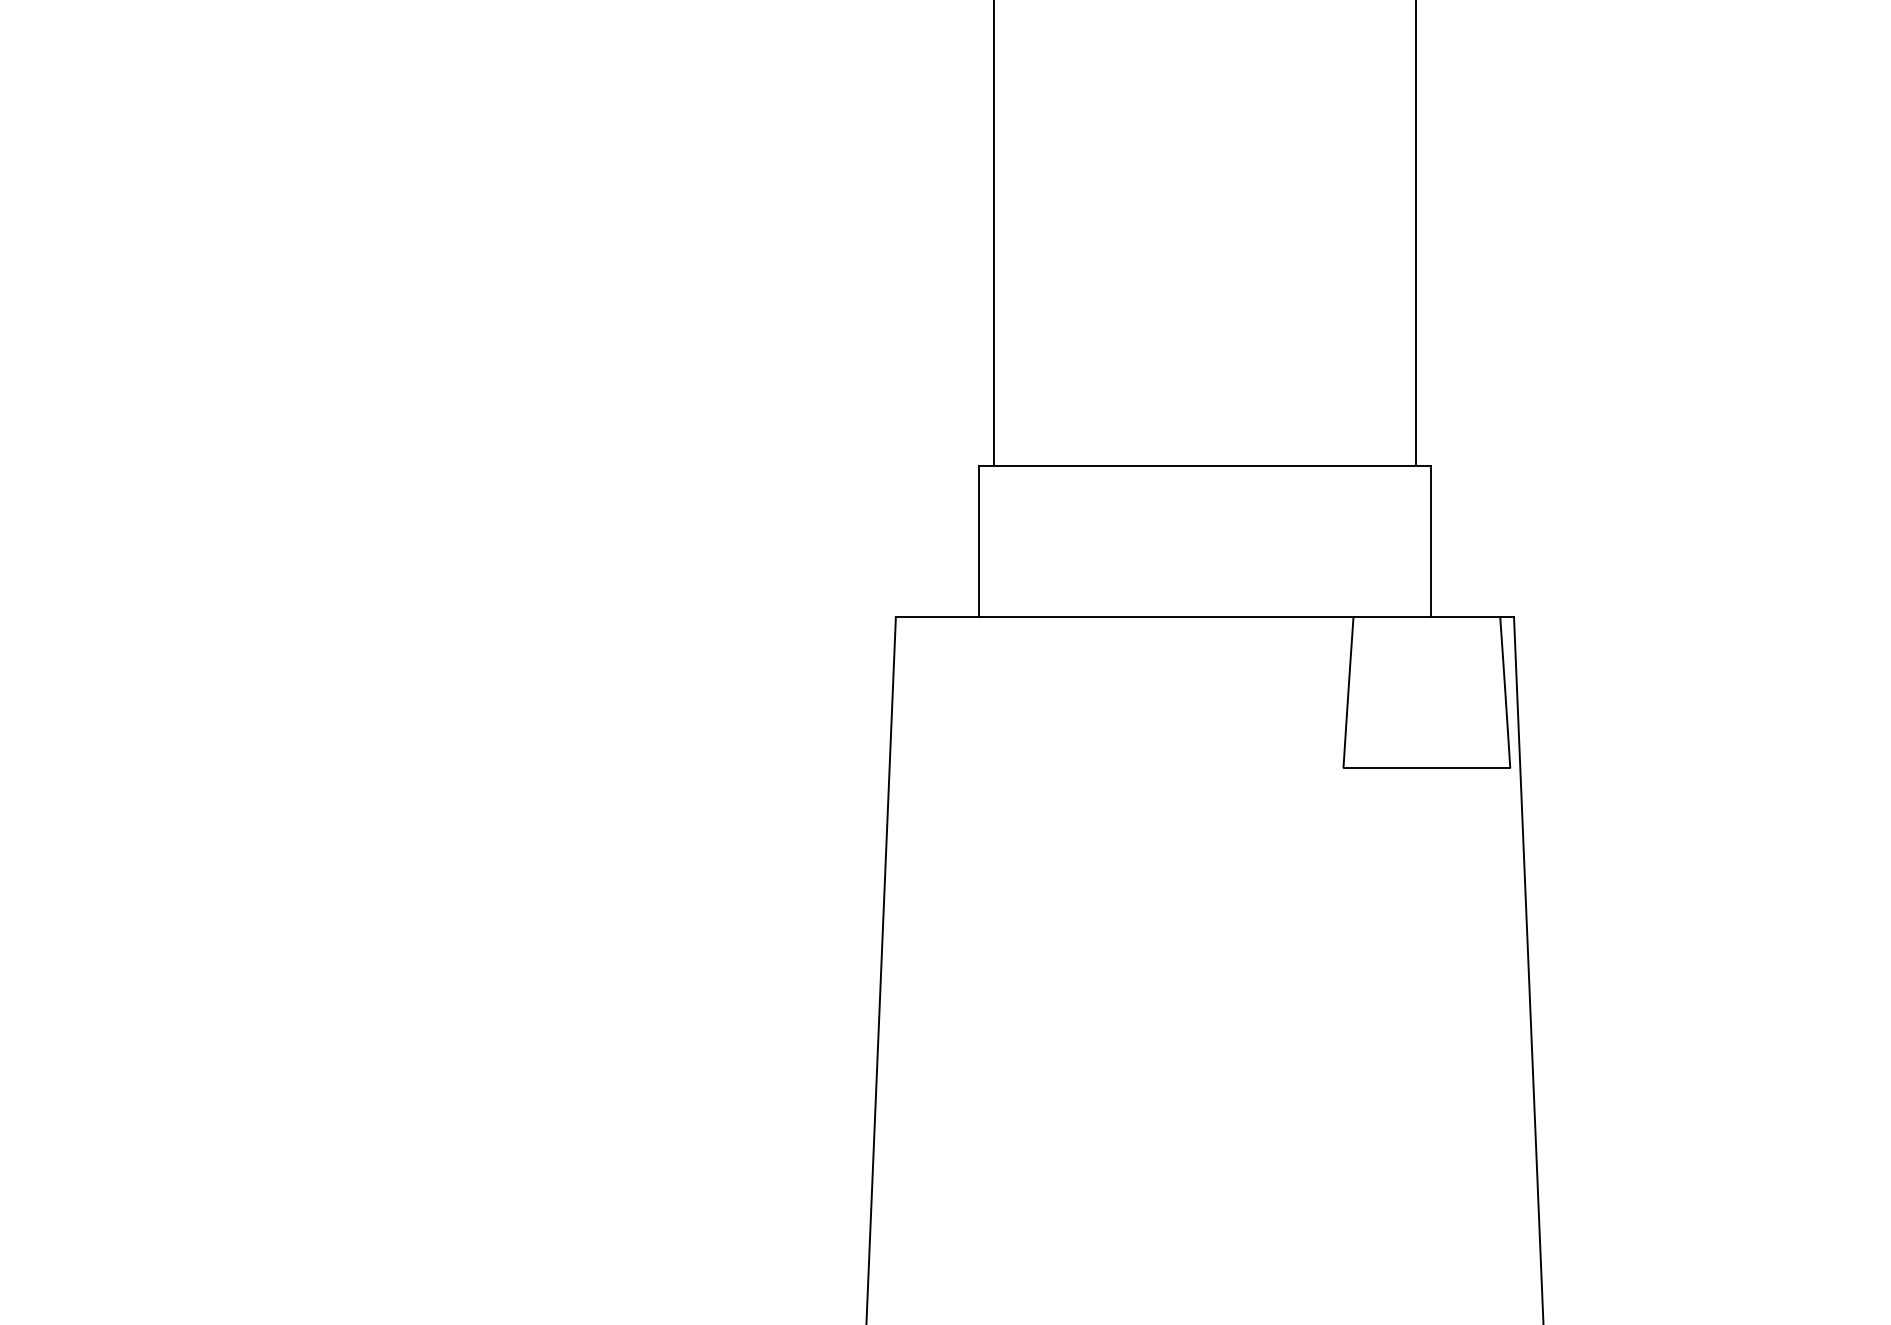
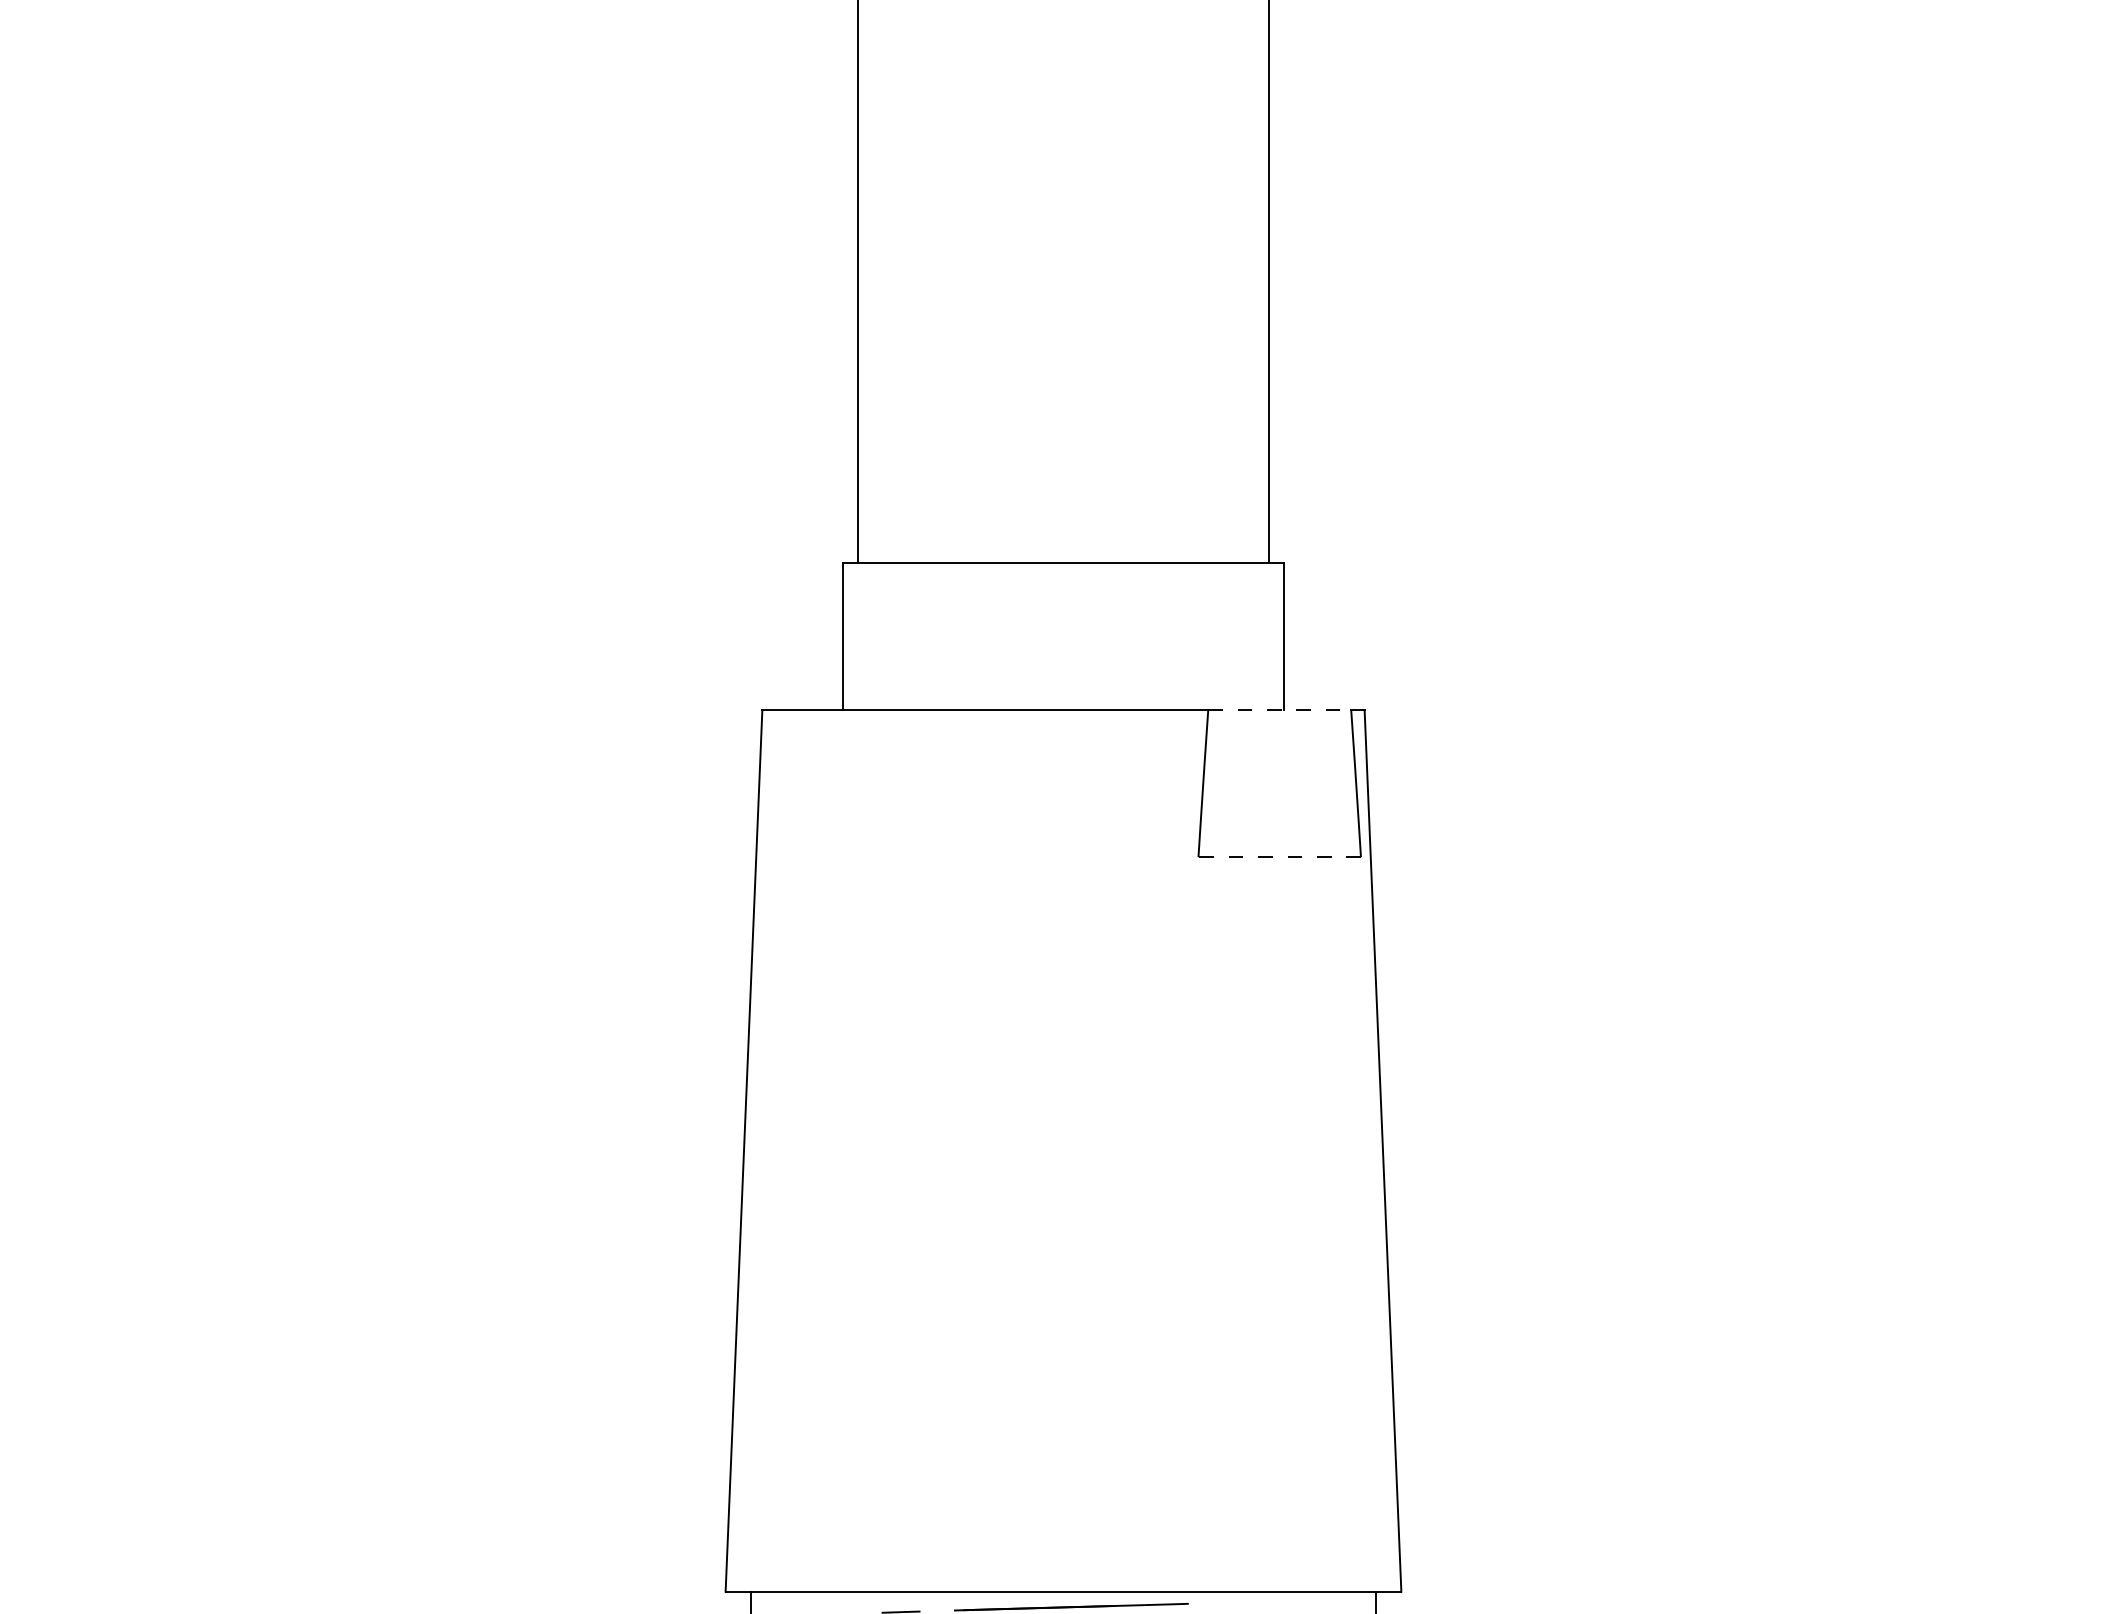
line: (1427, 617) -> (1280, 710), solid -> dashed
line: (1426, 768) -> (1279, 857), solid -> dashed

